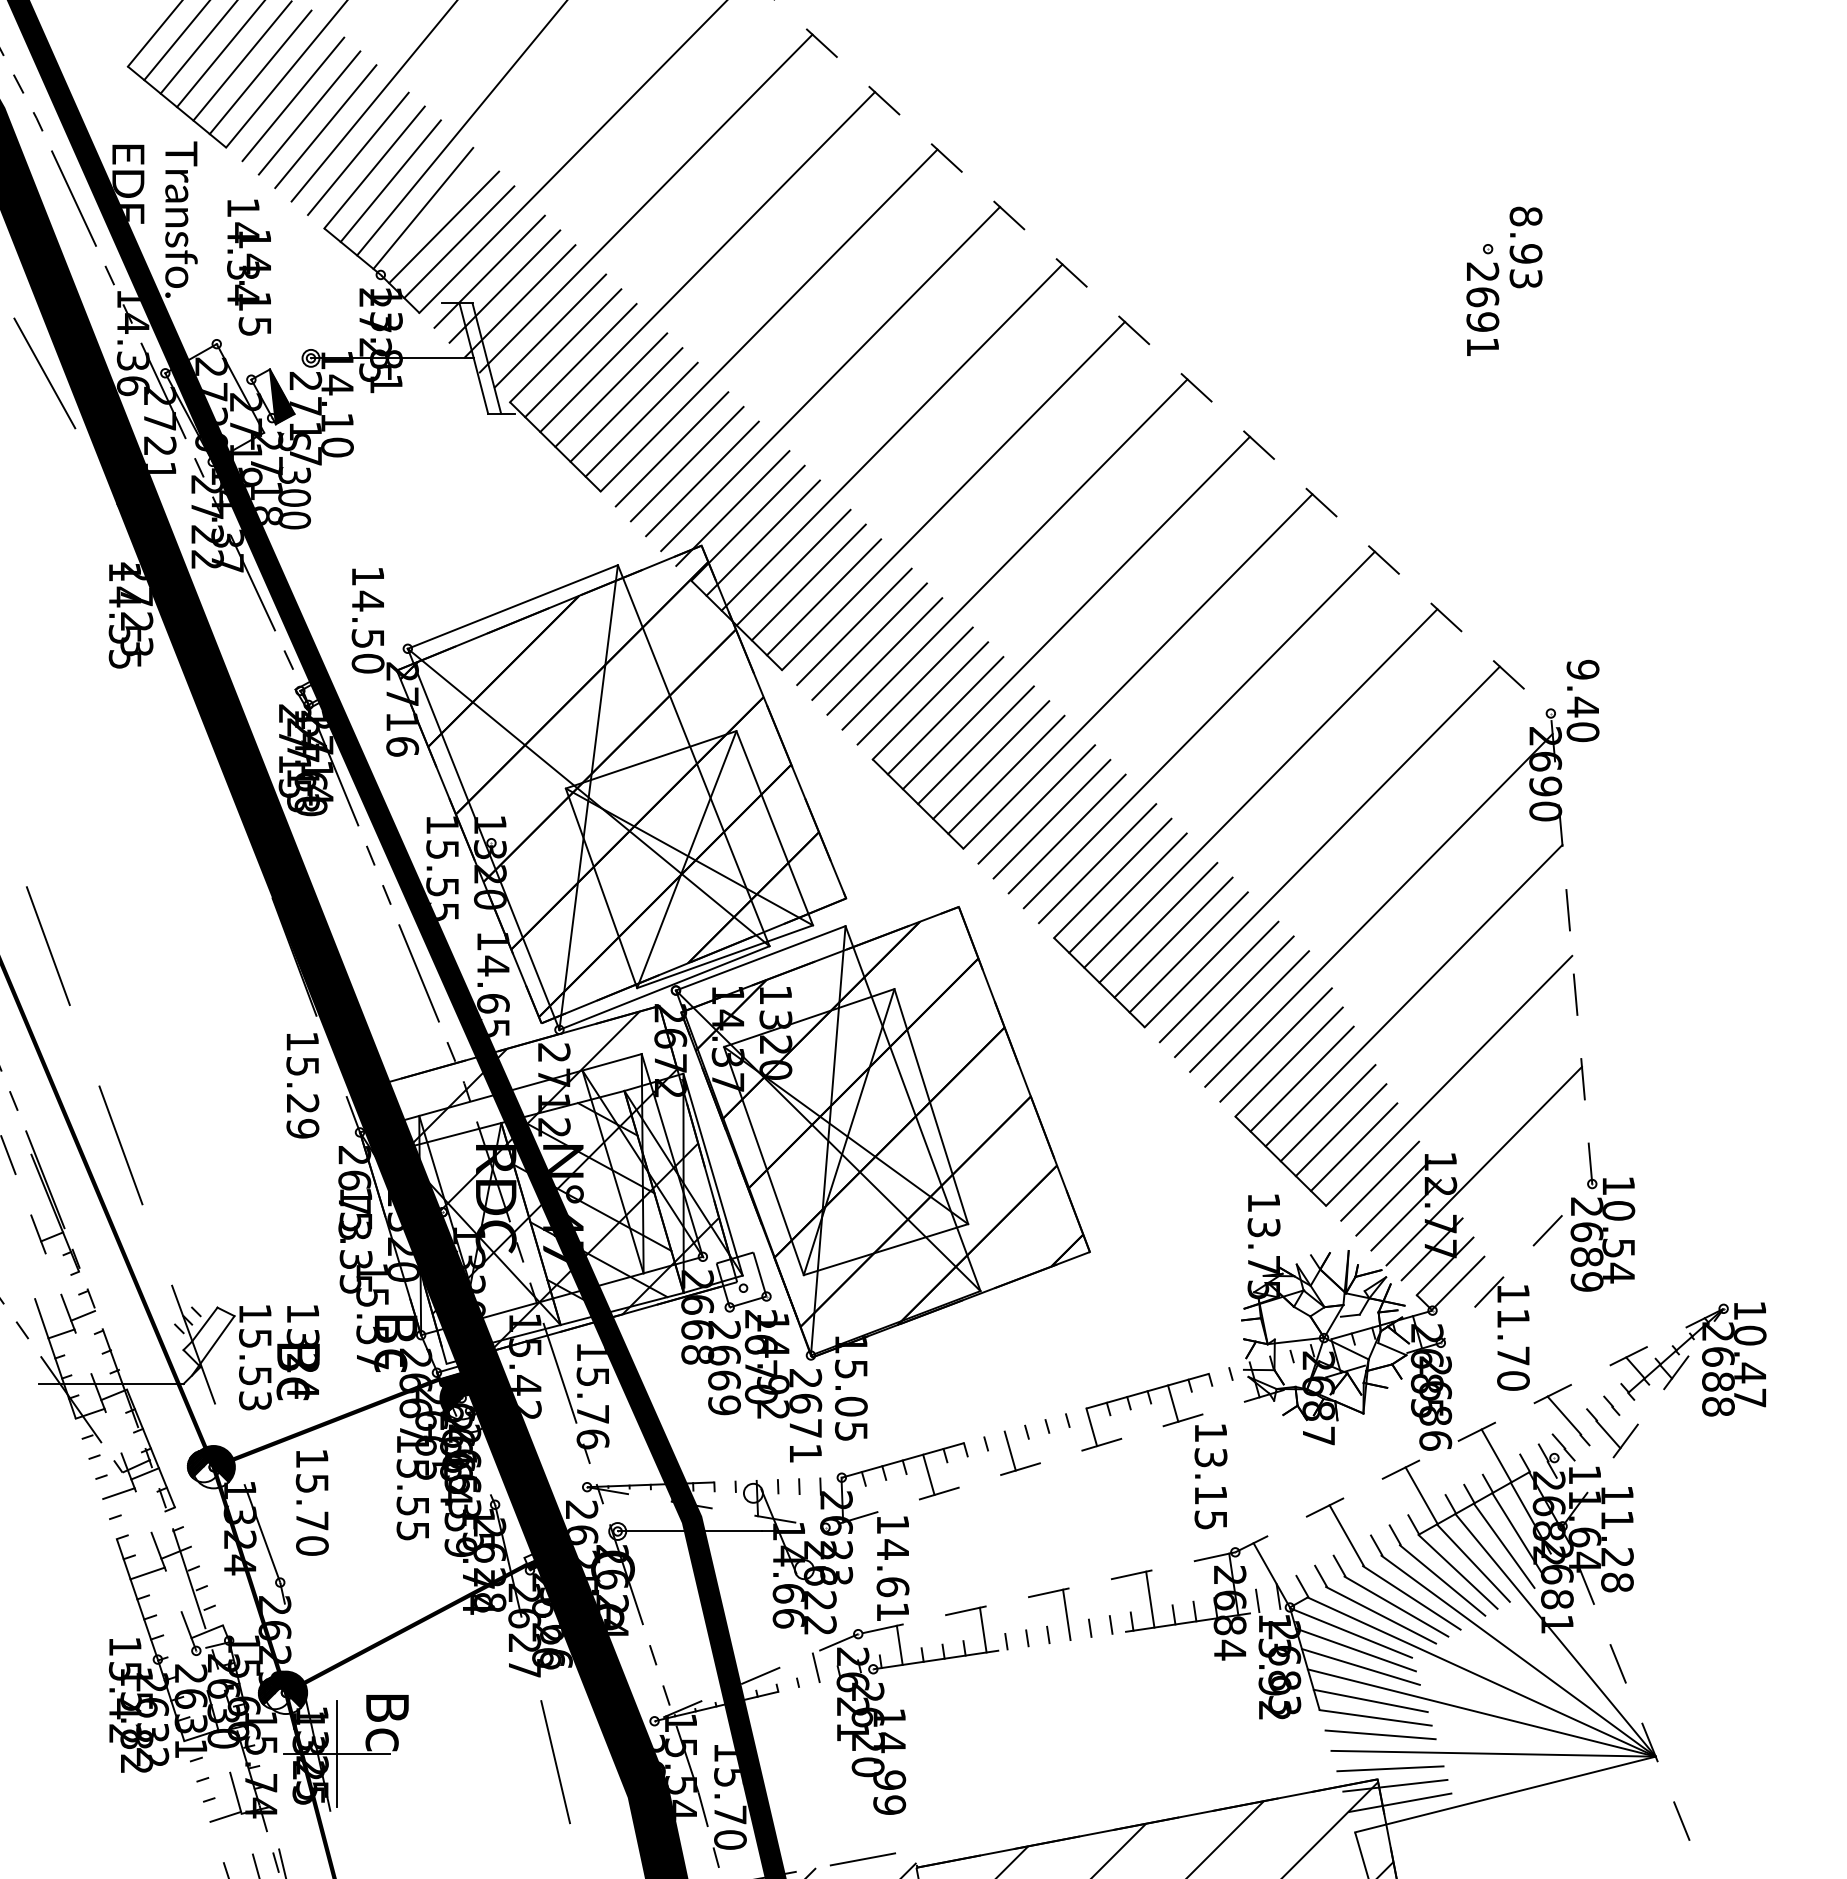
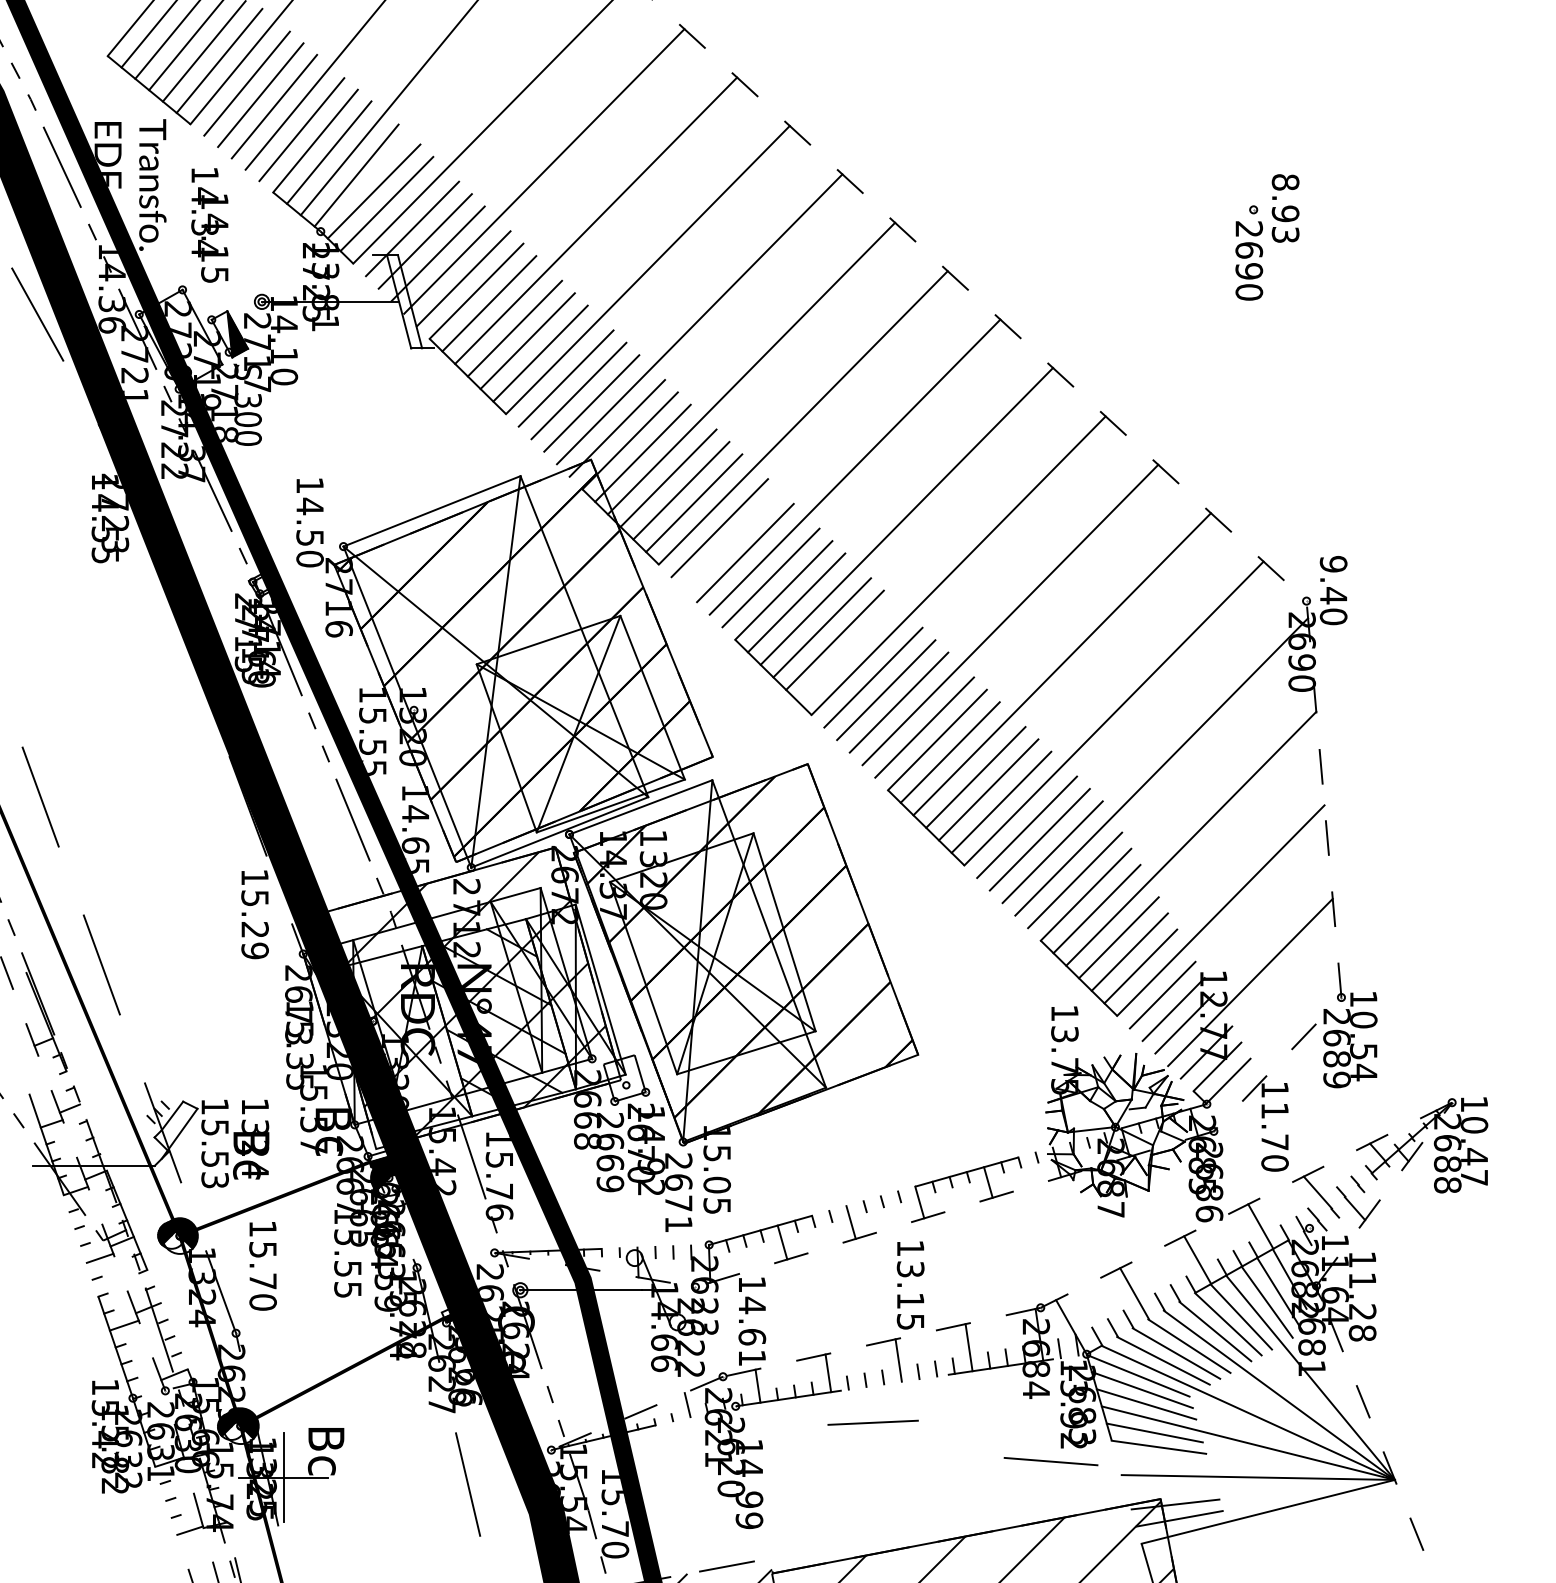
text: (1482, 346) -> (1248, 291), 2691 -> 2690
line: (869, 641) -> (732, 540), removed
line: (1006, 774) -> (847, 652), removed
text: (1210, 1476) -> (910, 1285), moved
line: (1380, 1734) -> (1050, 1461), moved
line: (1390, 1768) -> (873, 1422), moved

